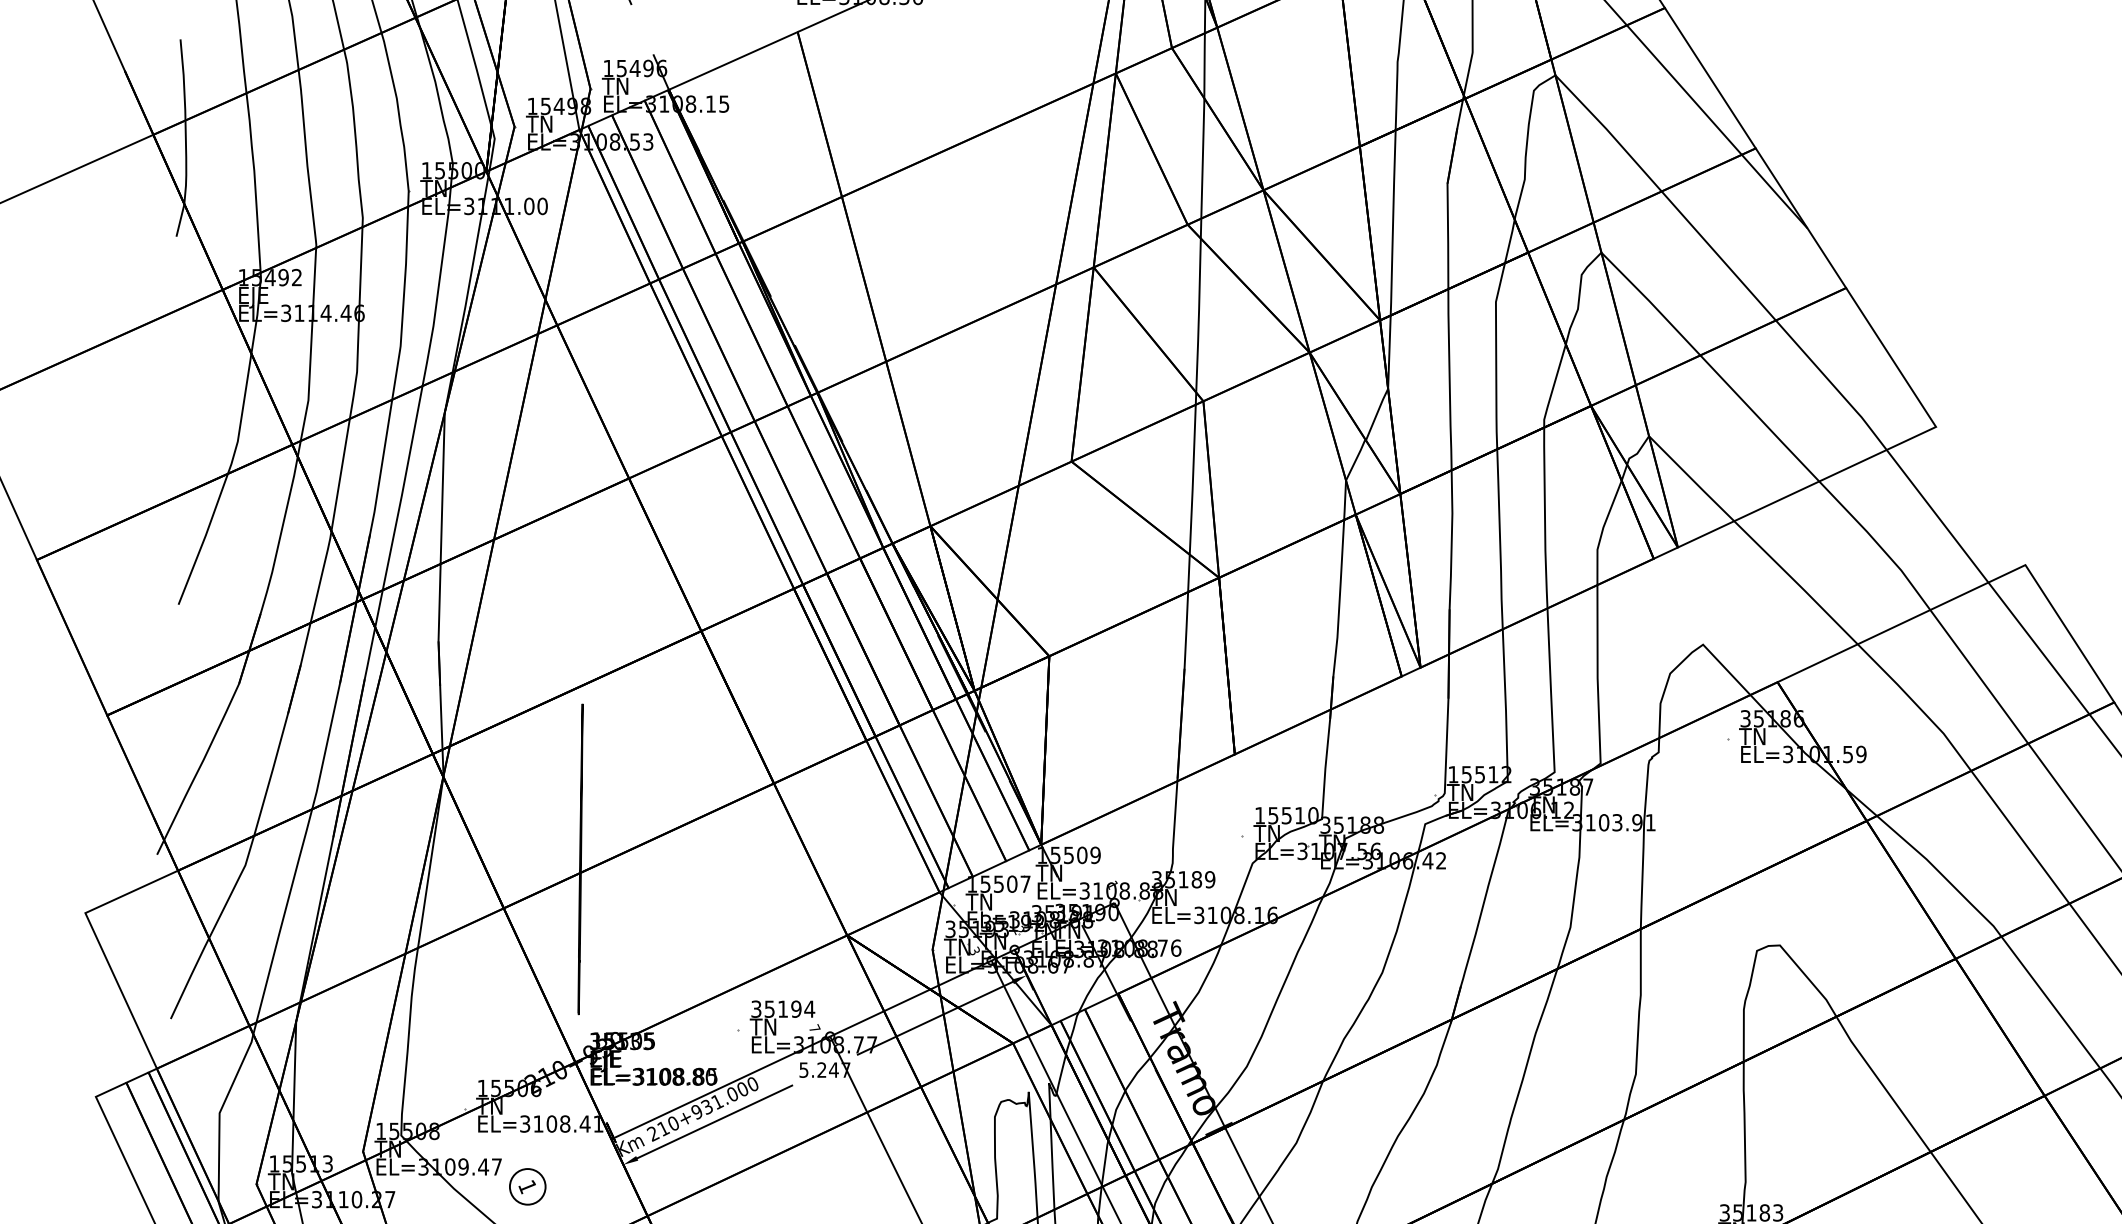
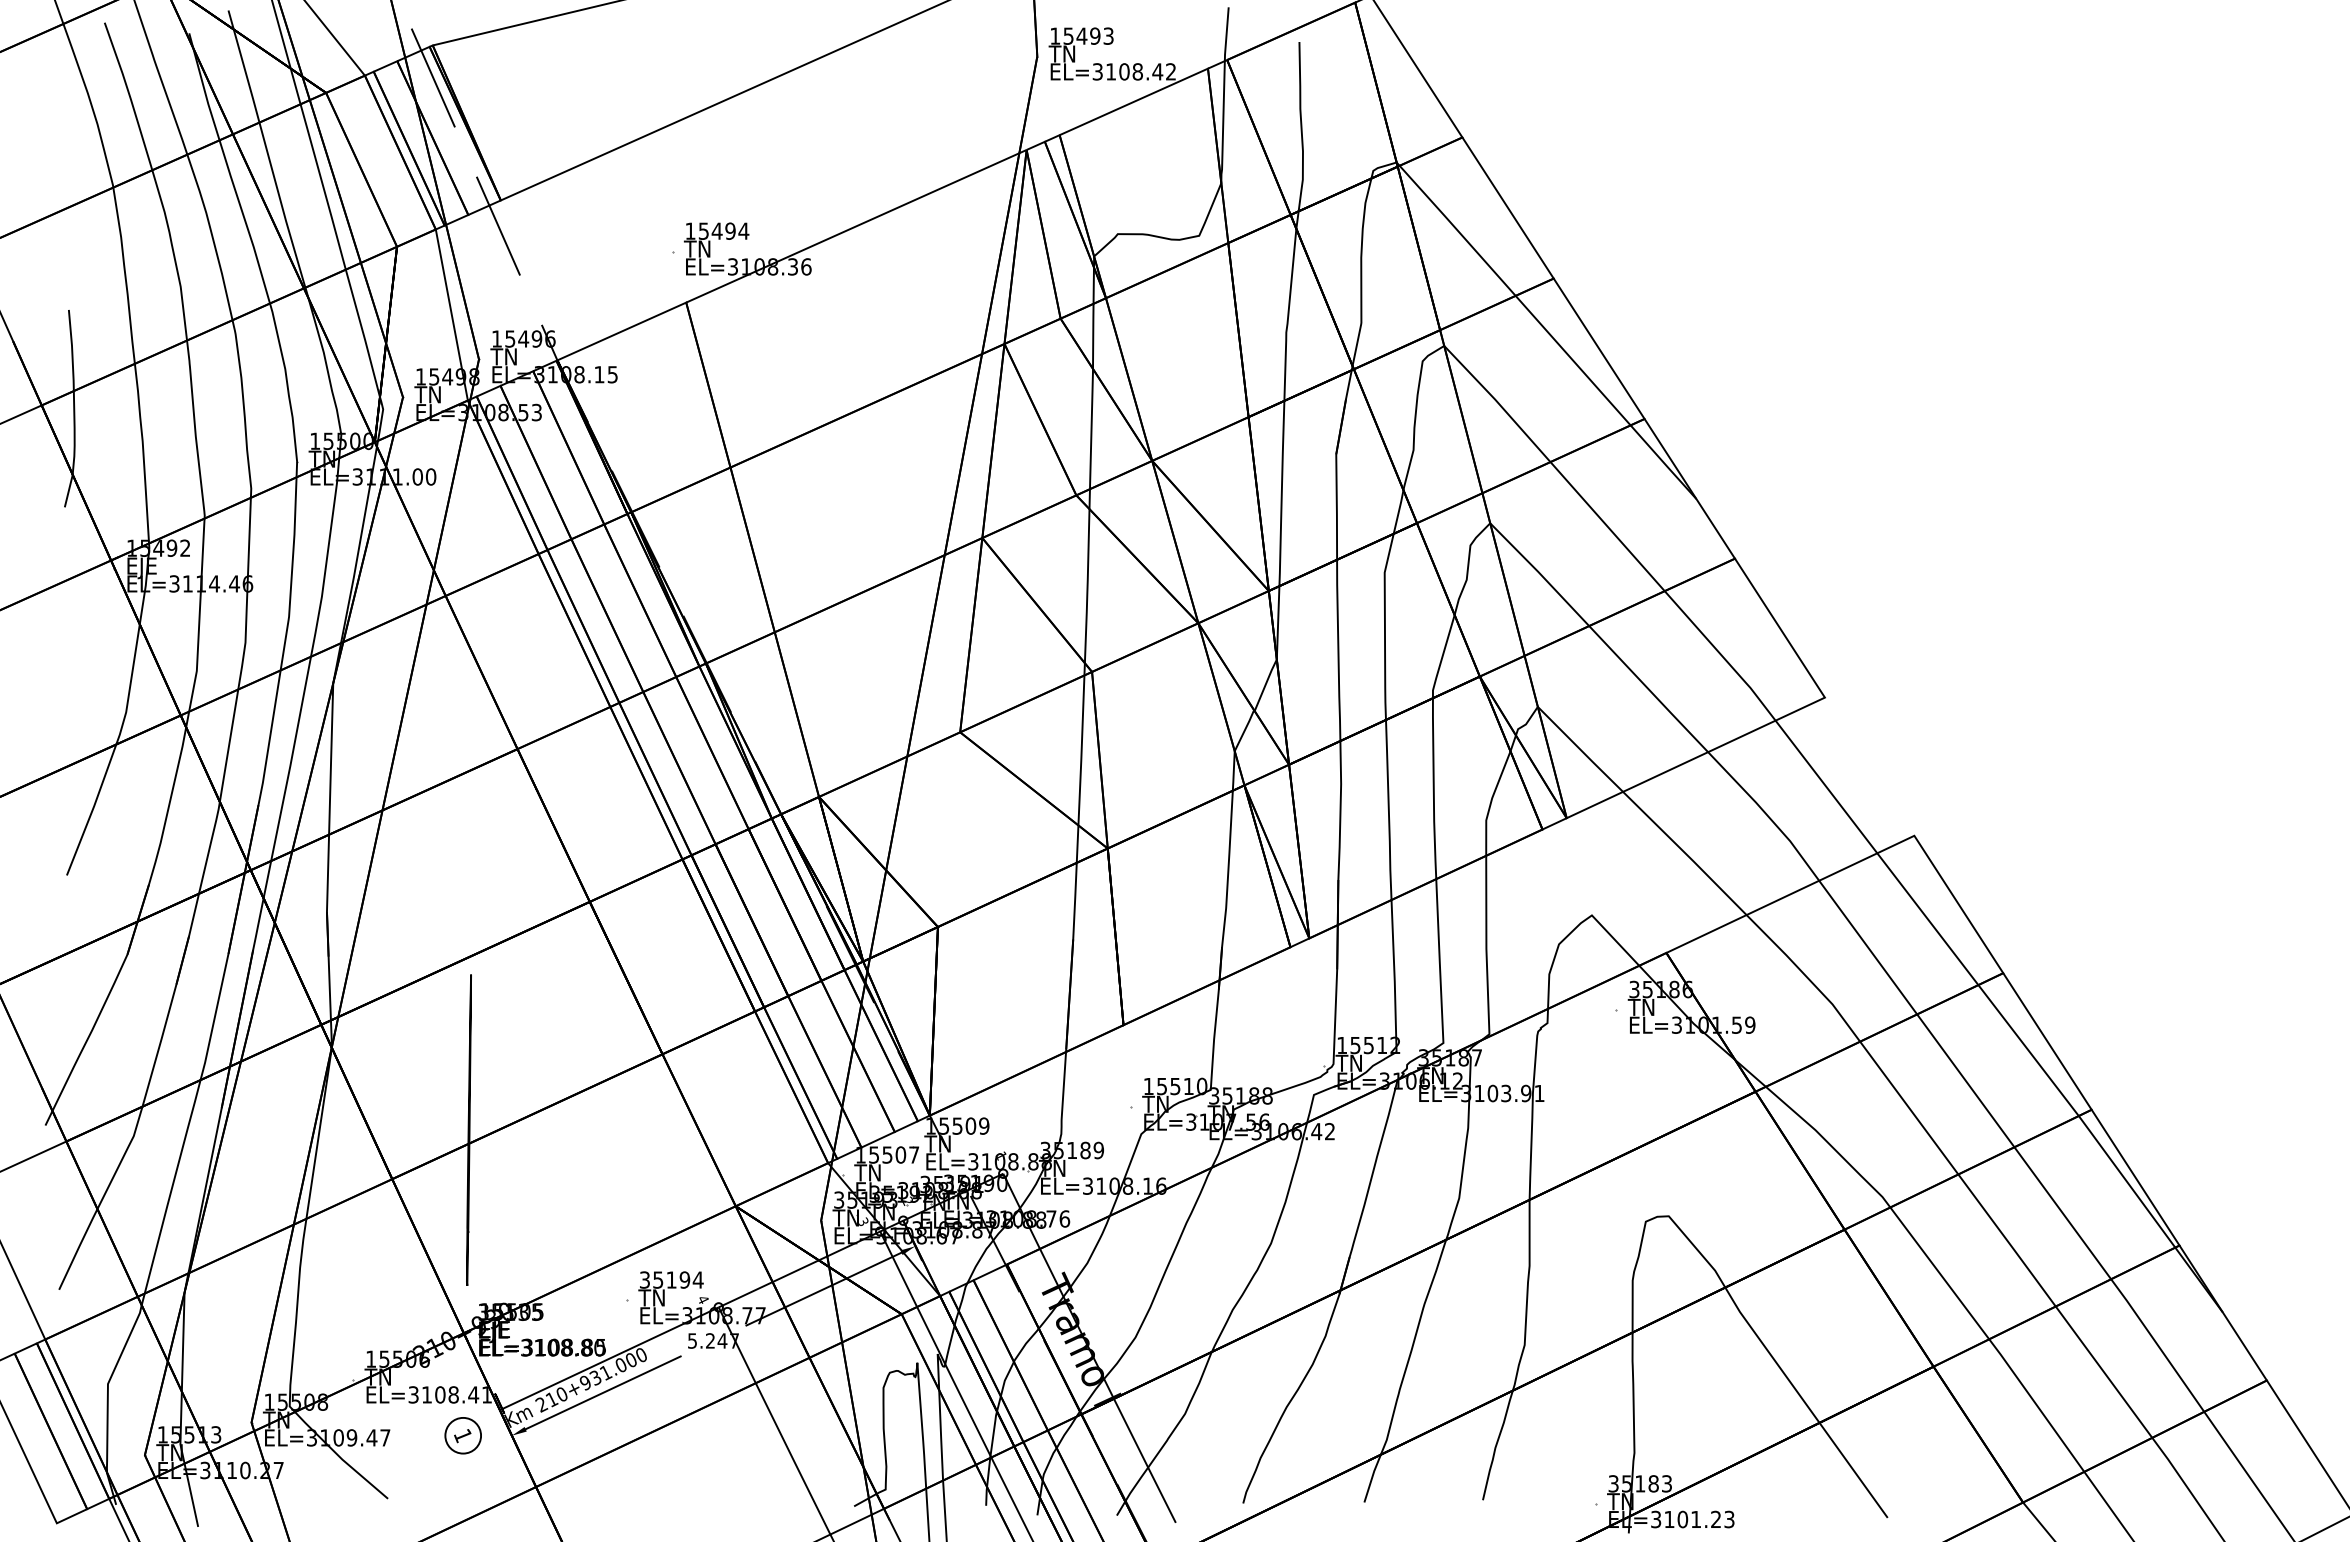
text: (814, 1027) -> (703, 1298), 7 -> 4
part: (527, 1186) -> (462, 1435), moved

